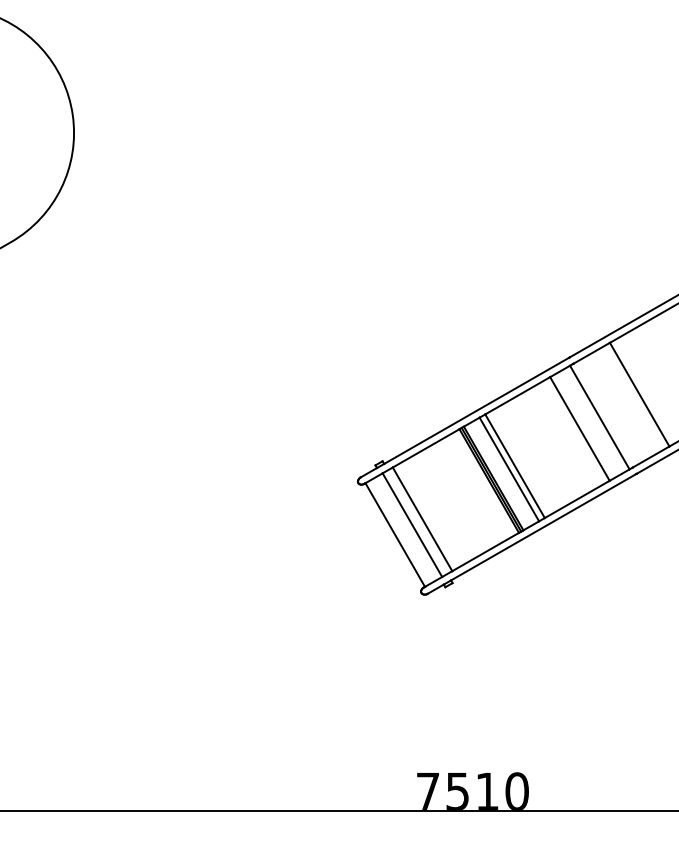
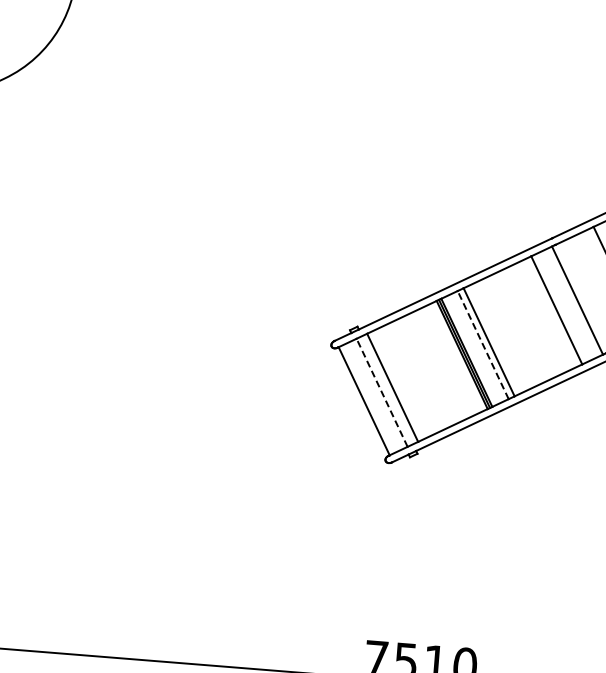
line: (509, 469) -> (483, 345), solid -> dashed
line: (412, 525) -> (382, 393), solid -> dashed

